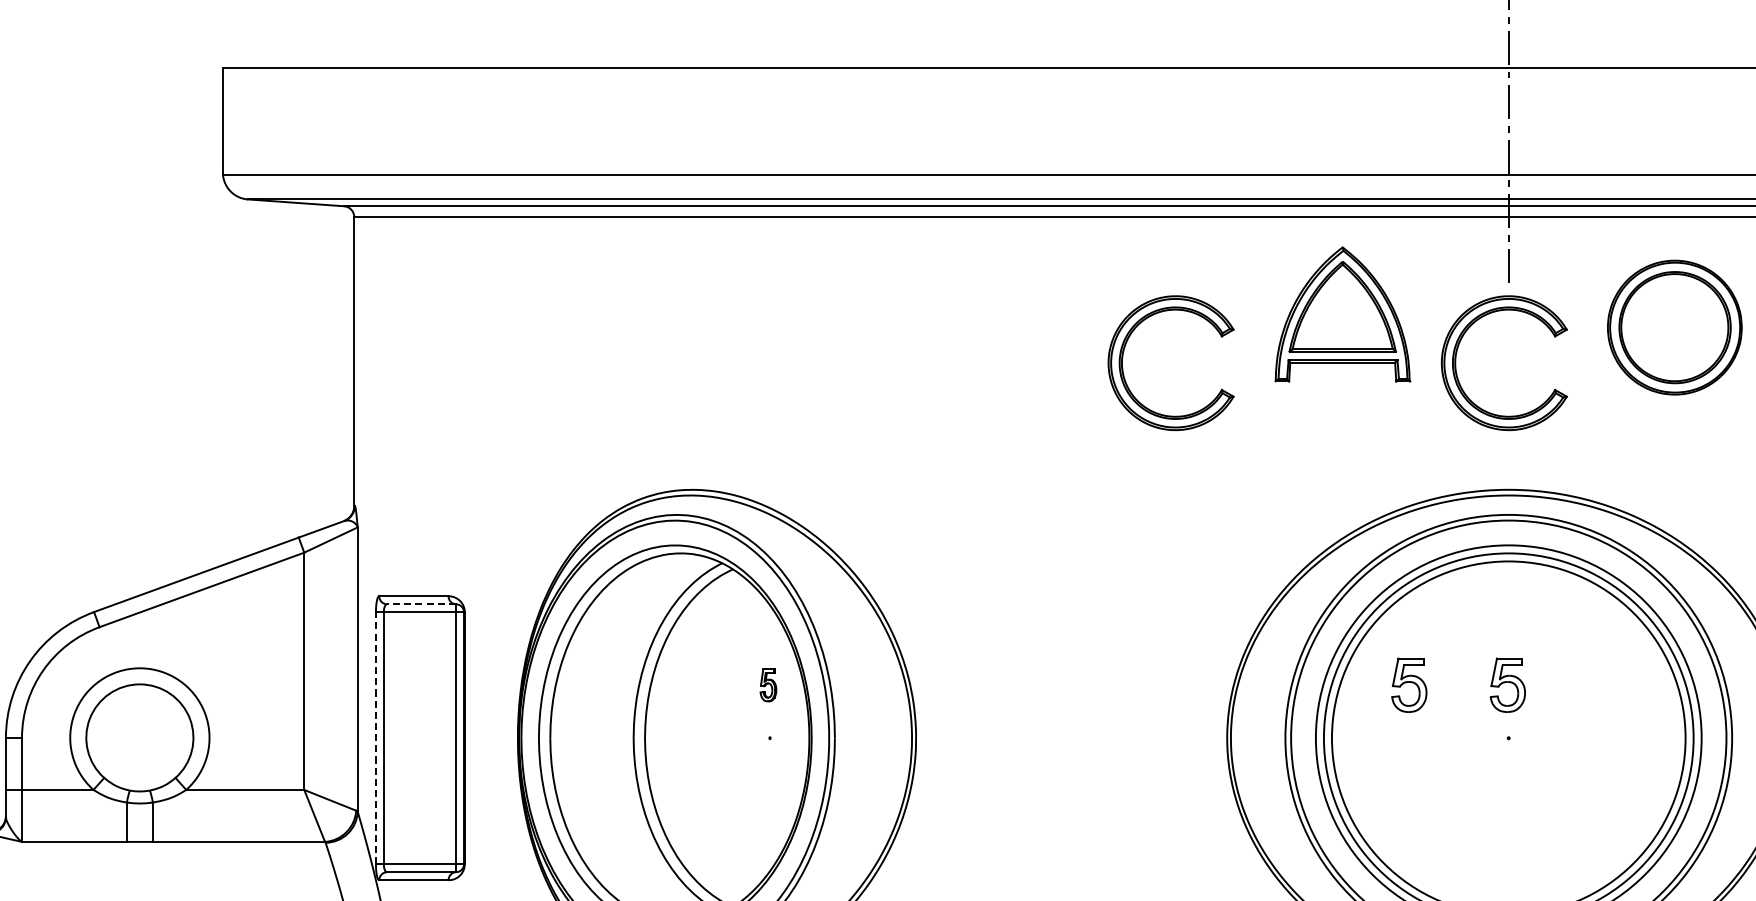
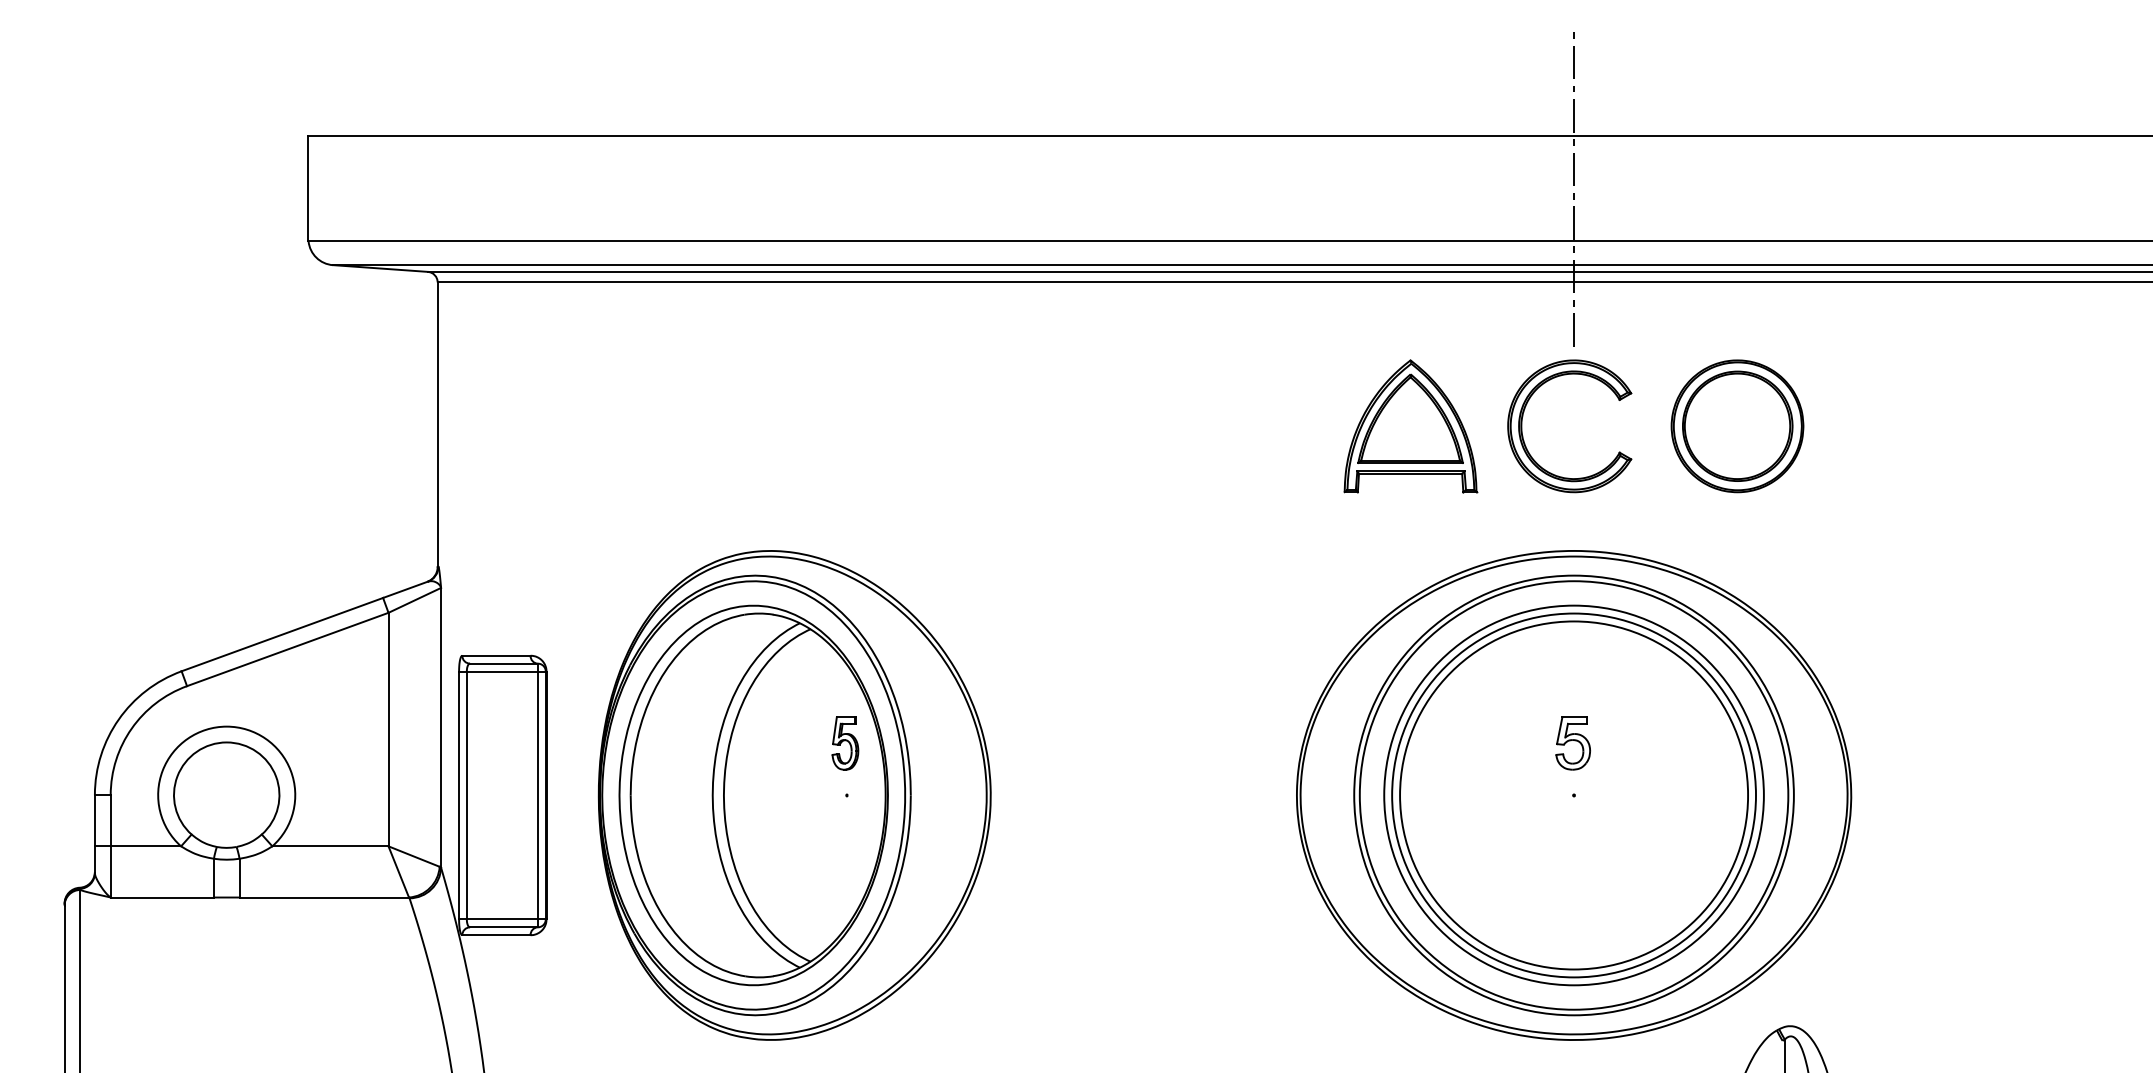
part: (1342, 314) -> (1410, 426), moved
part: (1674, 327) -> (1737, 426), moved
part: (1124, 372) -> (1195, 435), removed
line: (421, 604) -> (503, 663), dashed -> solid
part: (768, 685) -> (845, 743), size x1.67
part: (1408, 685) -> (1475, 743), removed
line: (376, 738) -> (459, 795), dashed -> solid

